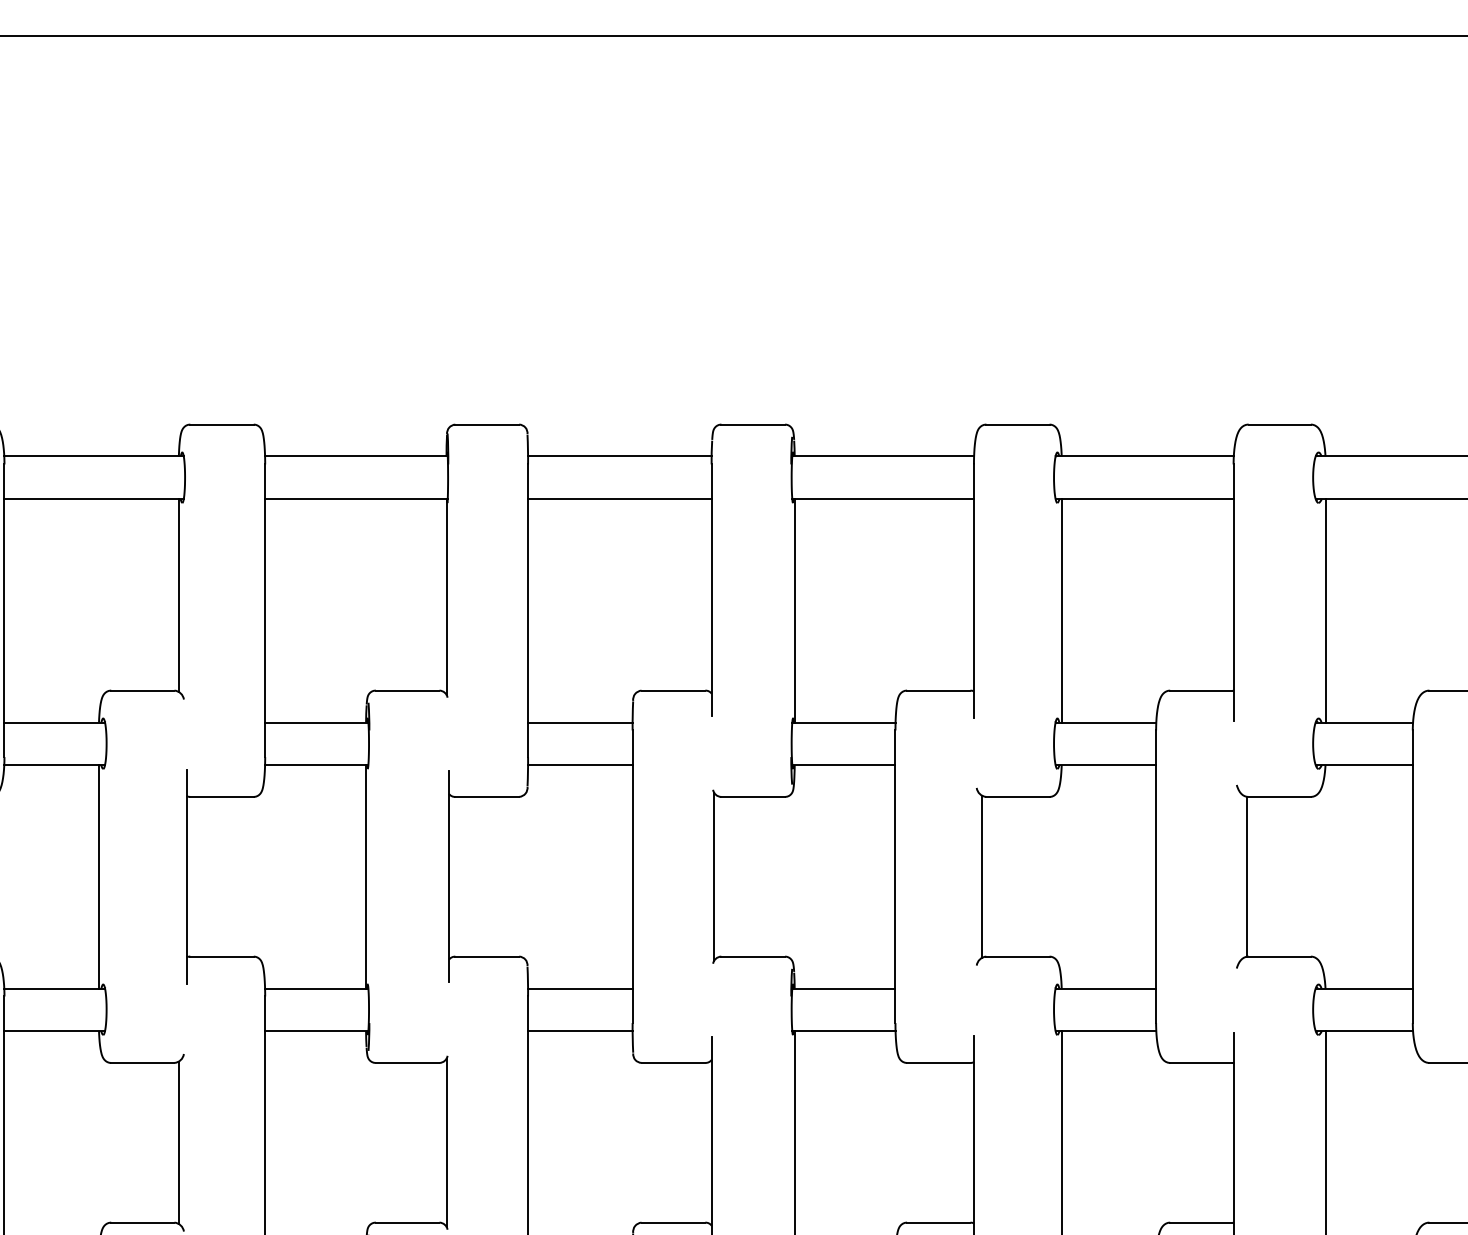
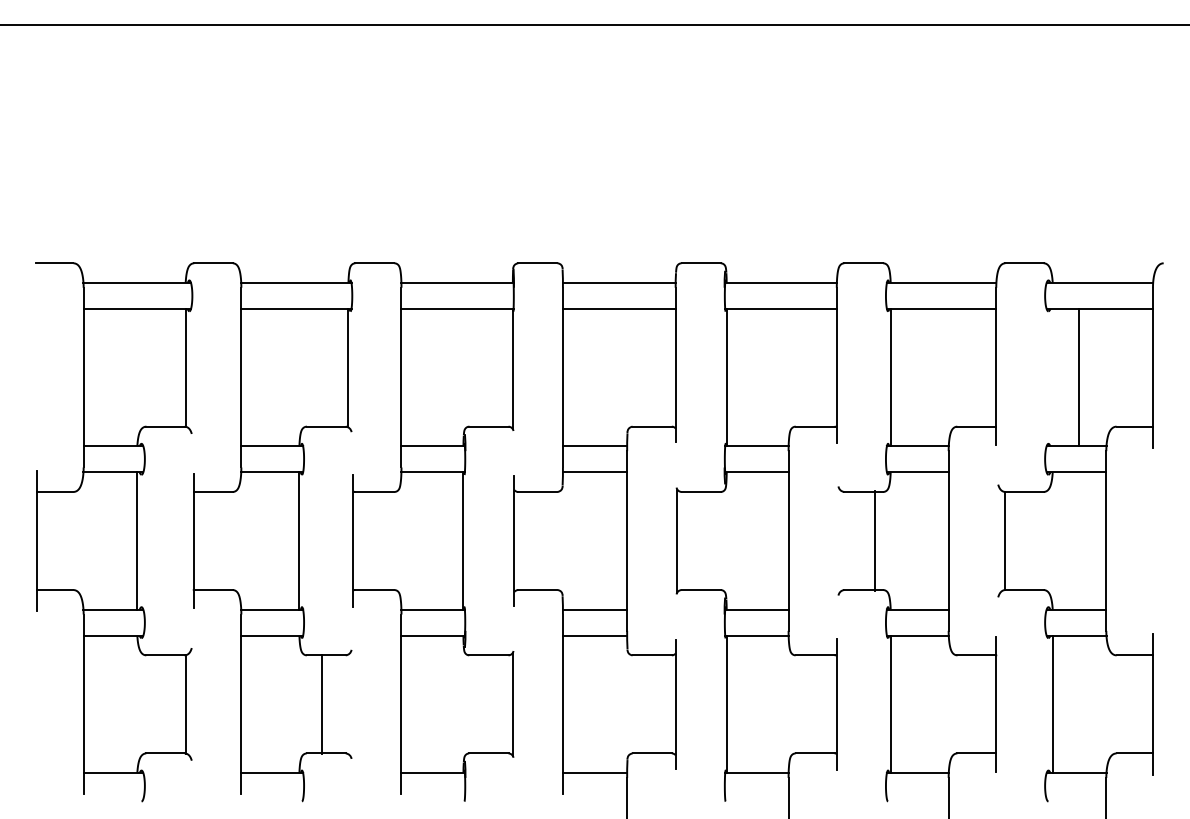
line: (1325, 610) -> (1078, 377), moved
line: (981, 875) -> (874, 540), moved
line: (178, 1142) -> (322, 704), moved

